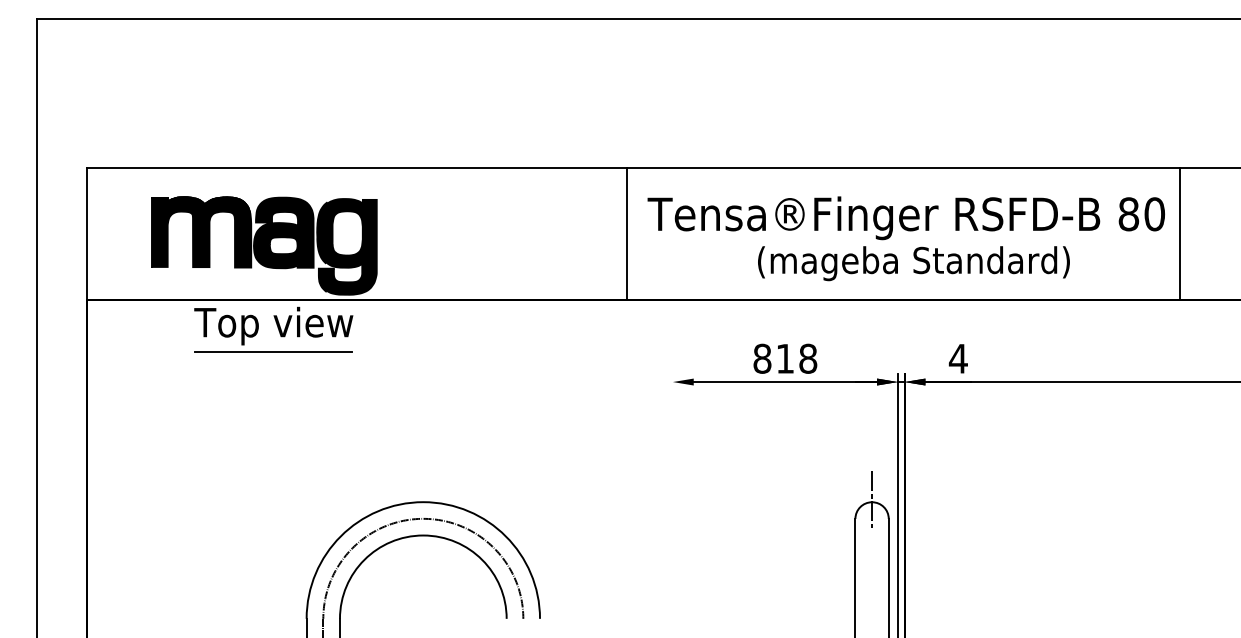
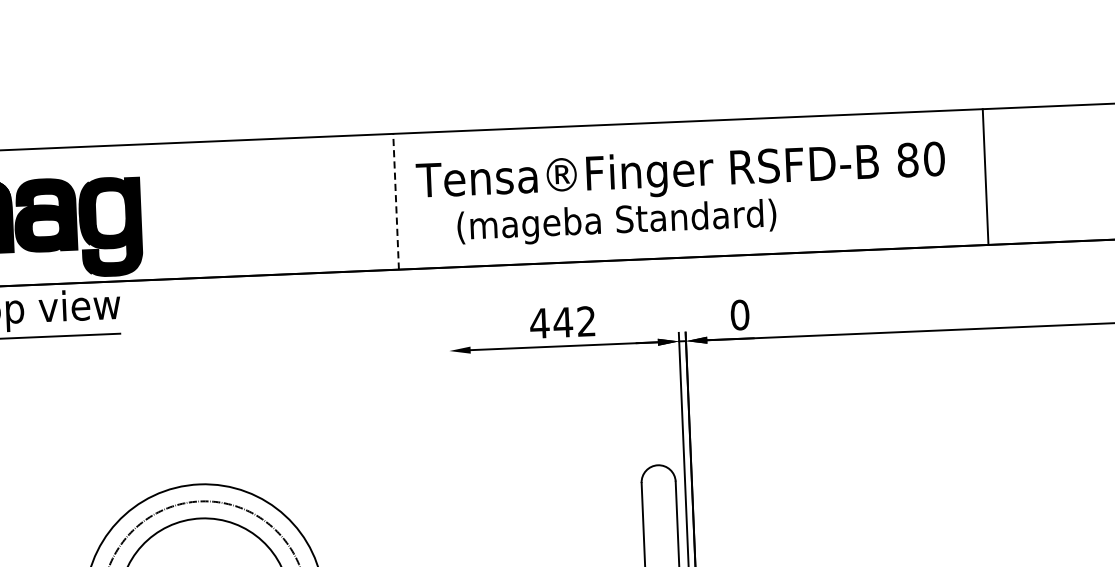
line: (626, 233) -> (395, 201), solid -> dashed
line: (1180, 233) -> (985, 176), moved
text: (913, 263) -> (616, 222), moved
text: (784, 358) -> (562, 322), 818 -> 442
text: (957, 358) -> (739, 314), 4 -> 0
line: (872, 499) -> (658, 462), removed

